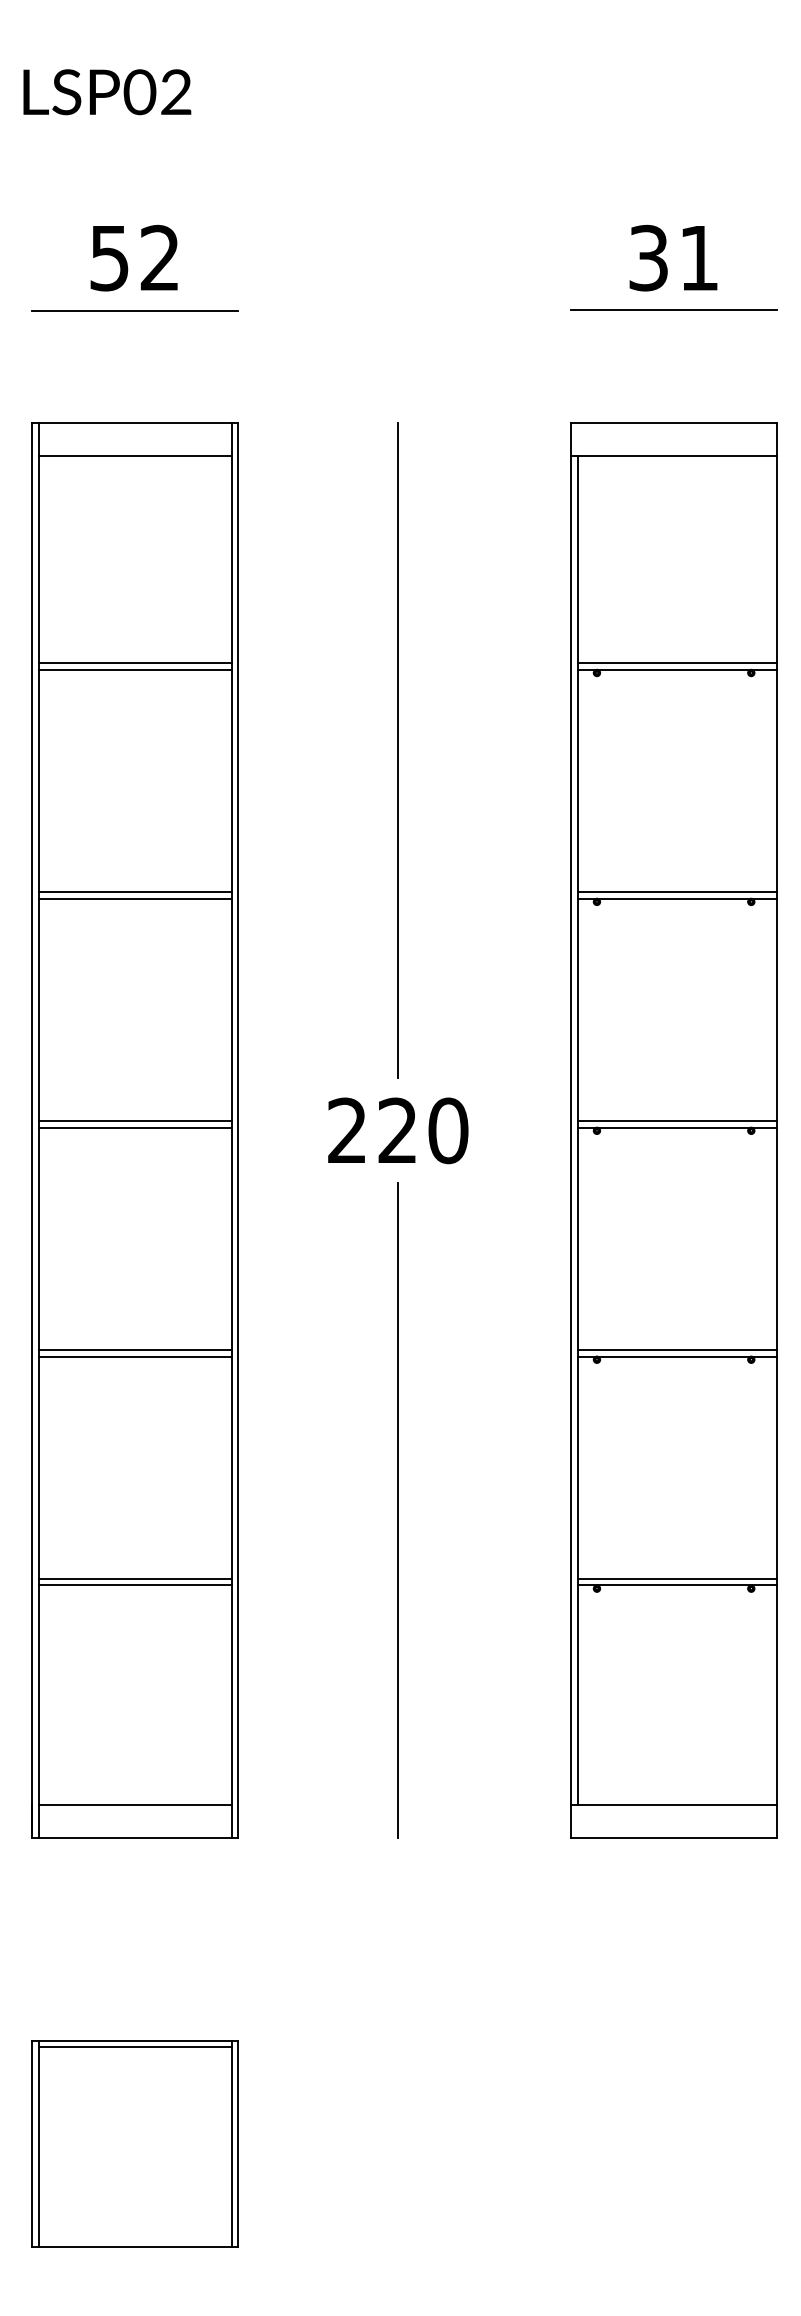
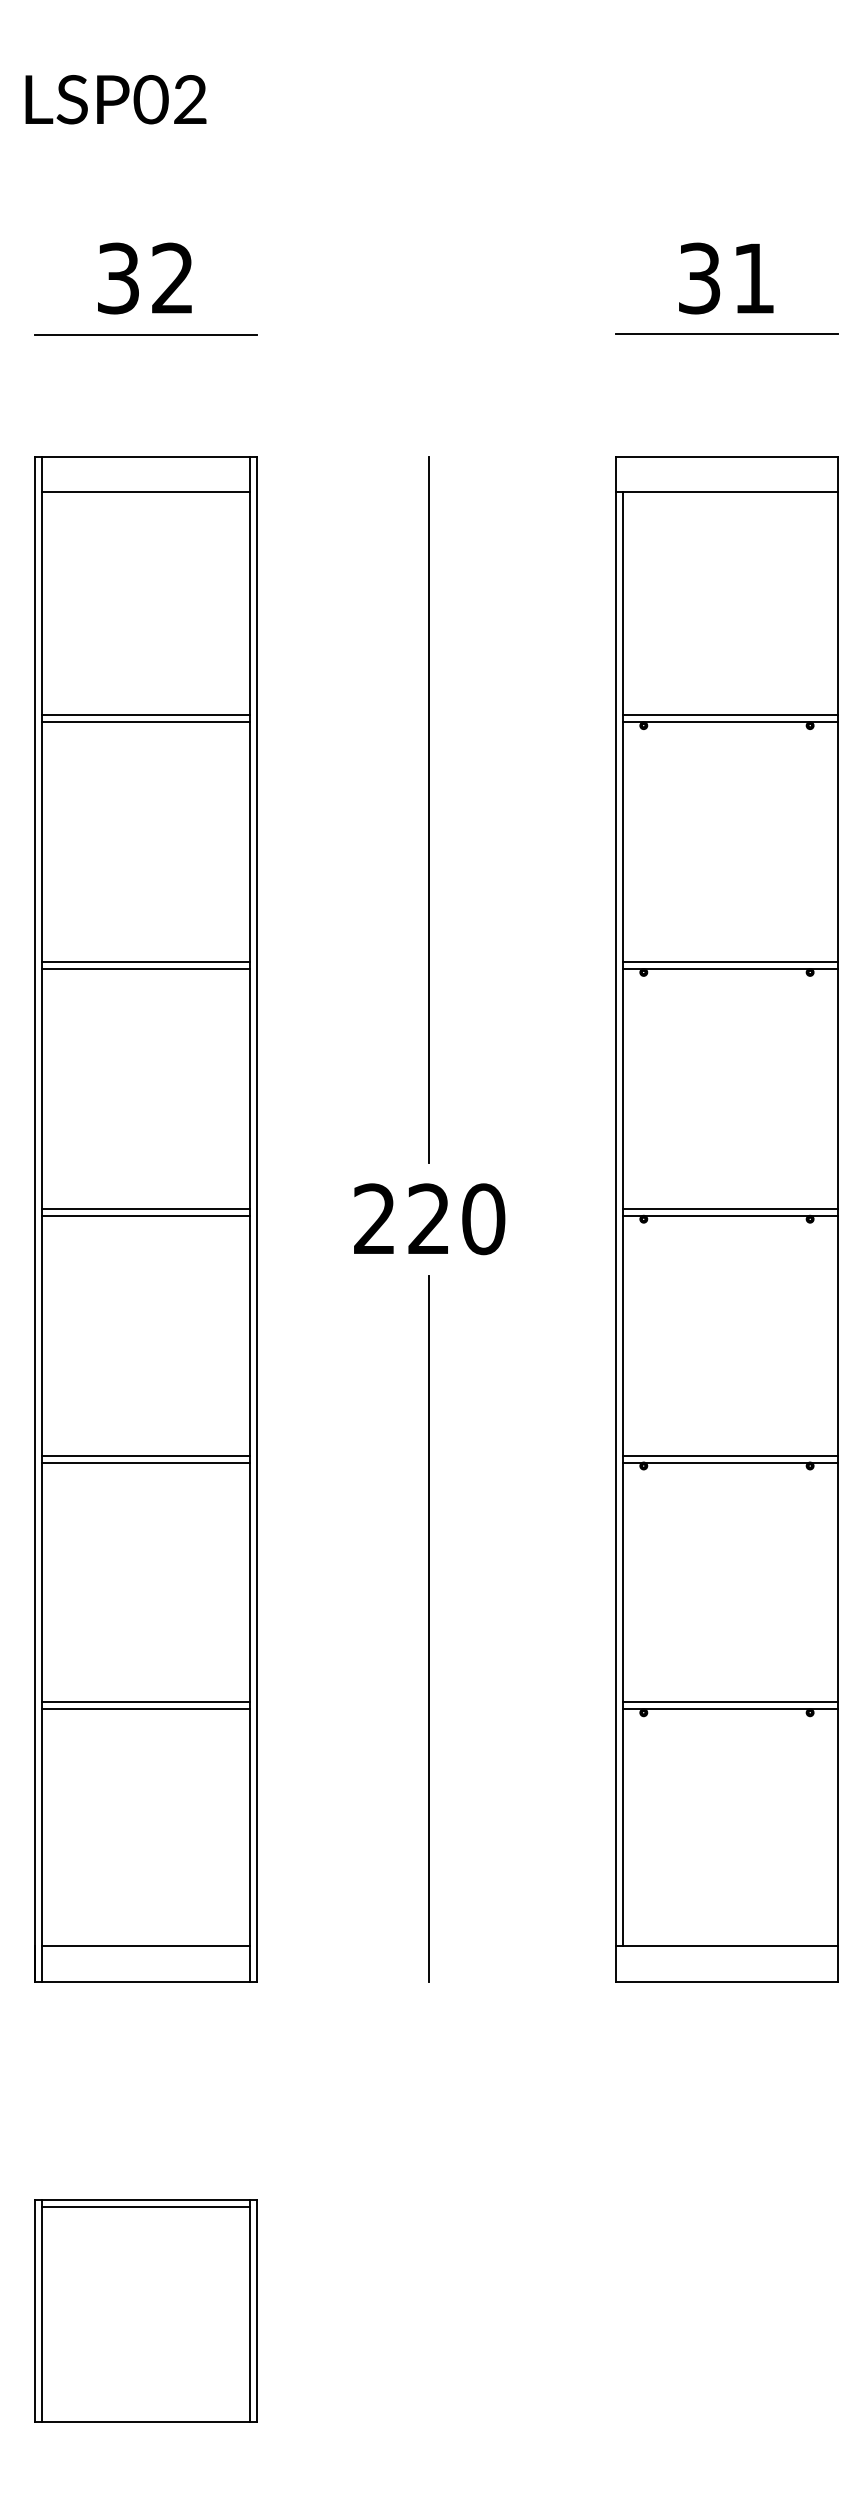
text: (109, 257) -> (118, 277), 52 -> 32

